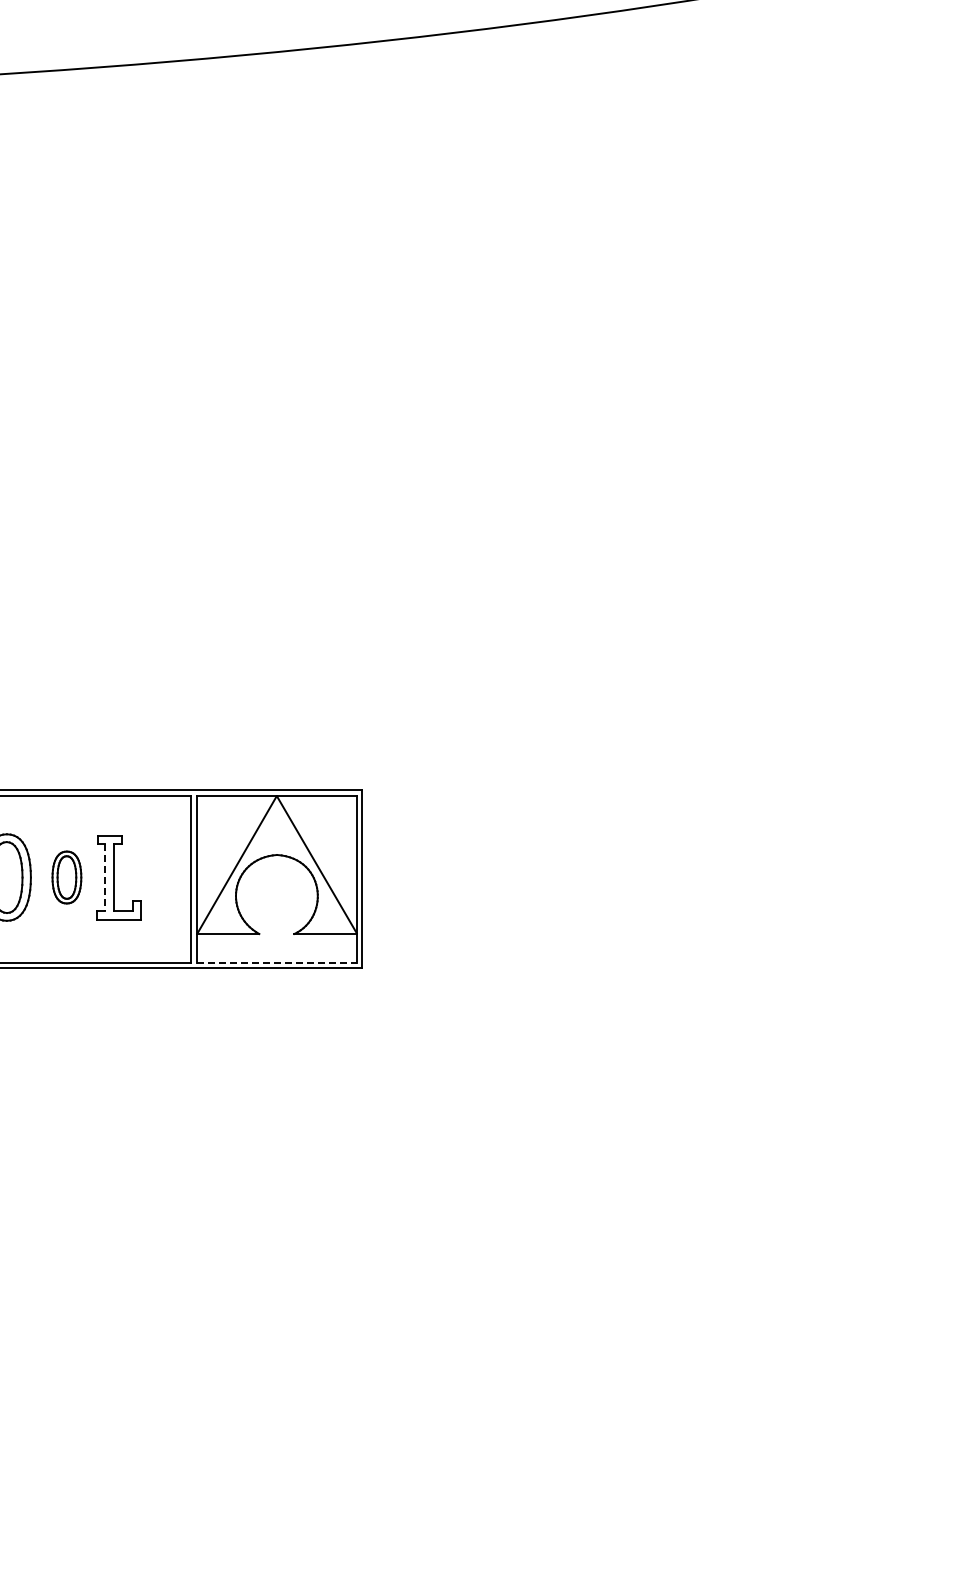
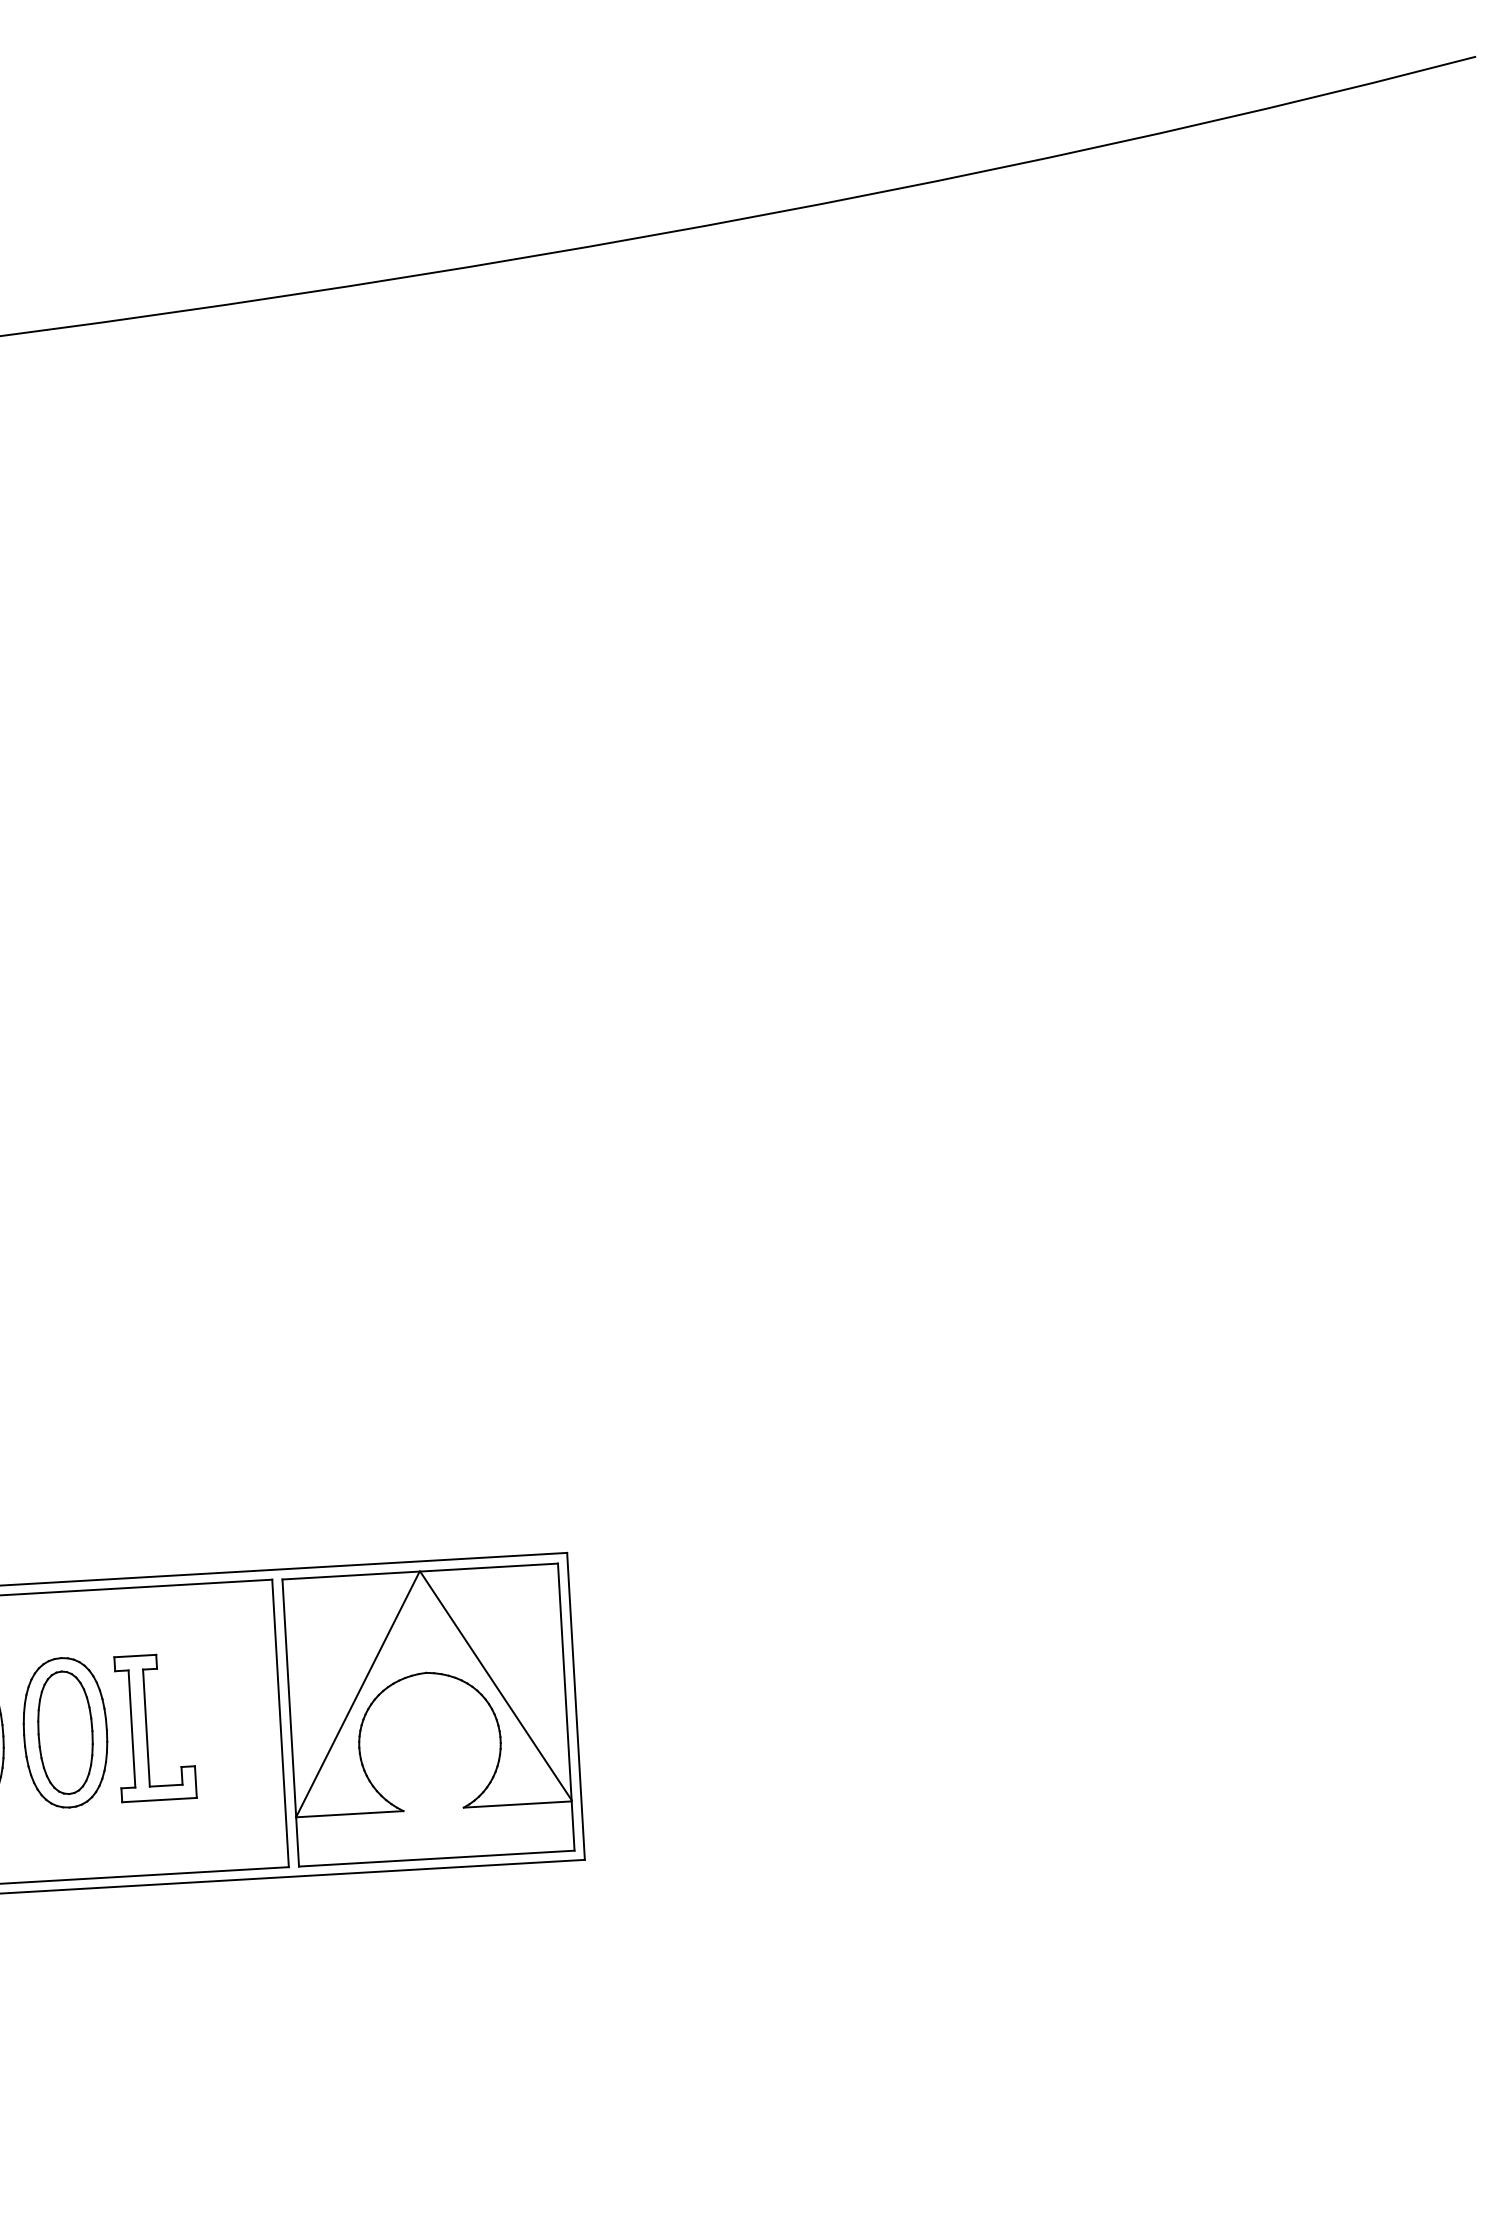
part: (66, 877) -> (64, 1732), size x1.67
line: (105, 877) -> (132, 1728), dashed -> solid
line: (277, 962) -> (437, 1858), dashed -> solid

